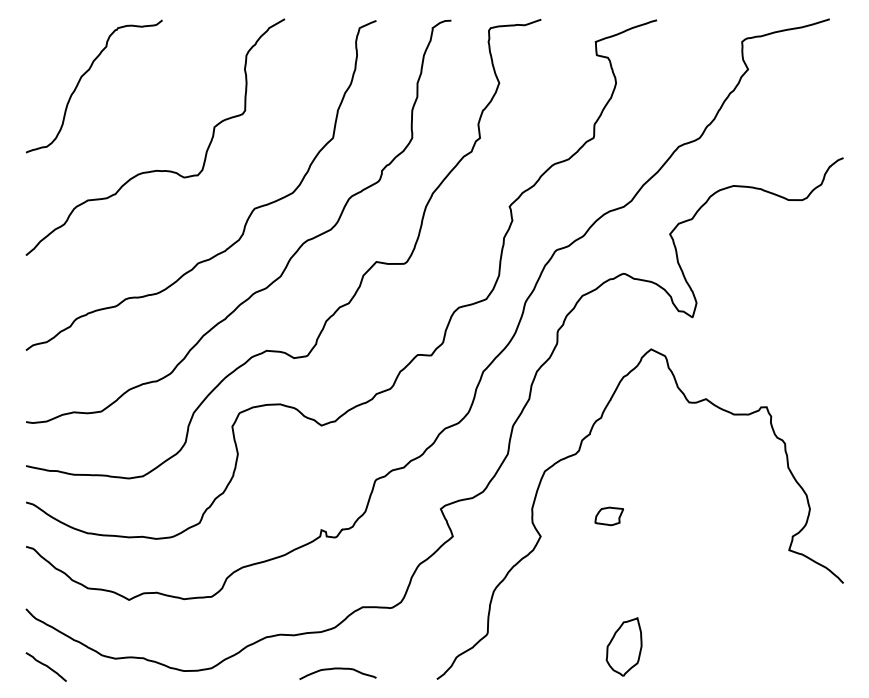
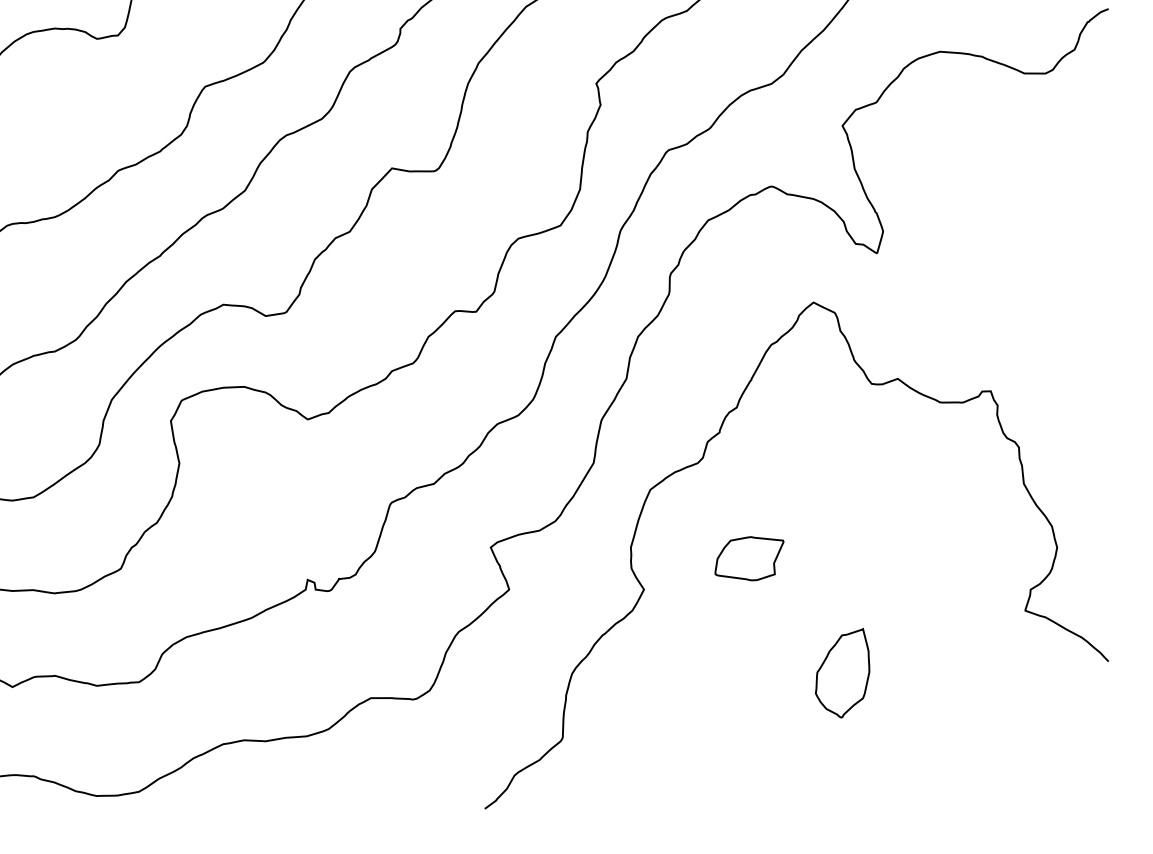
part: (608, 516) -> (748, 558), size x1.6
part: (623, 646) -> (841, 672), moved
curve: (337, 669) -> (332, 793), removed

